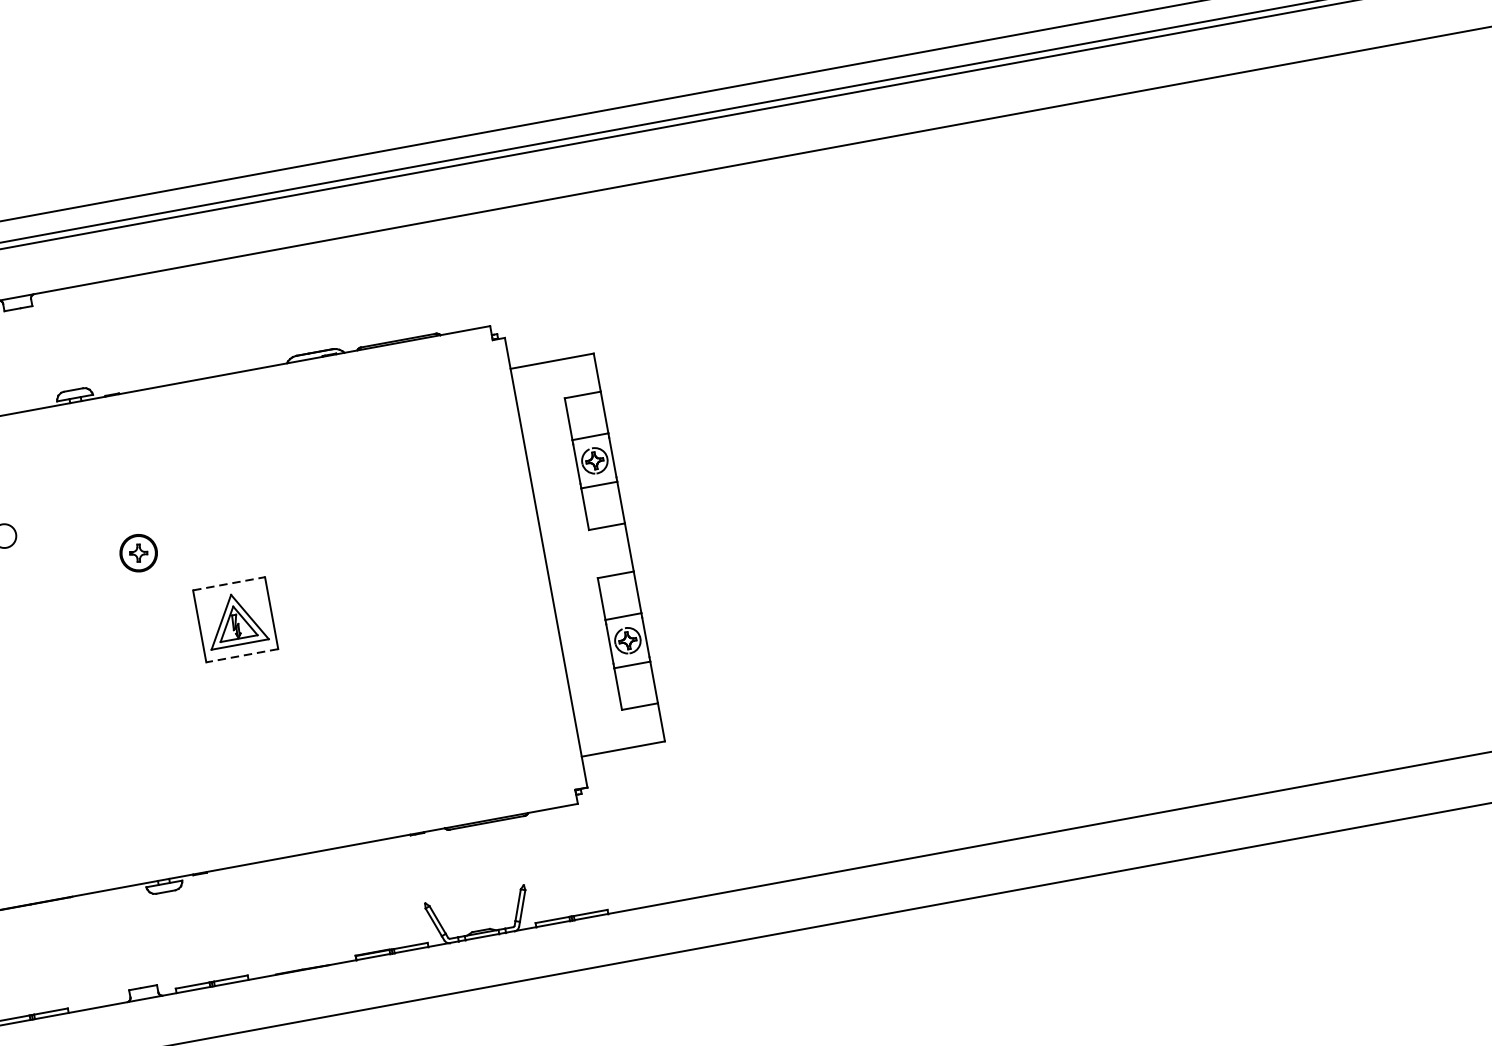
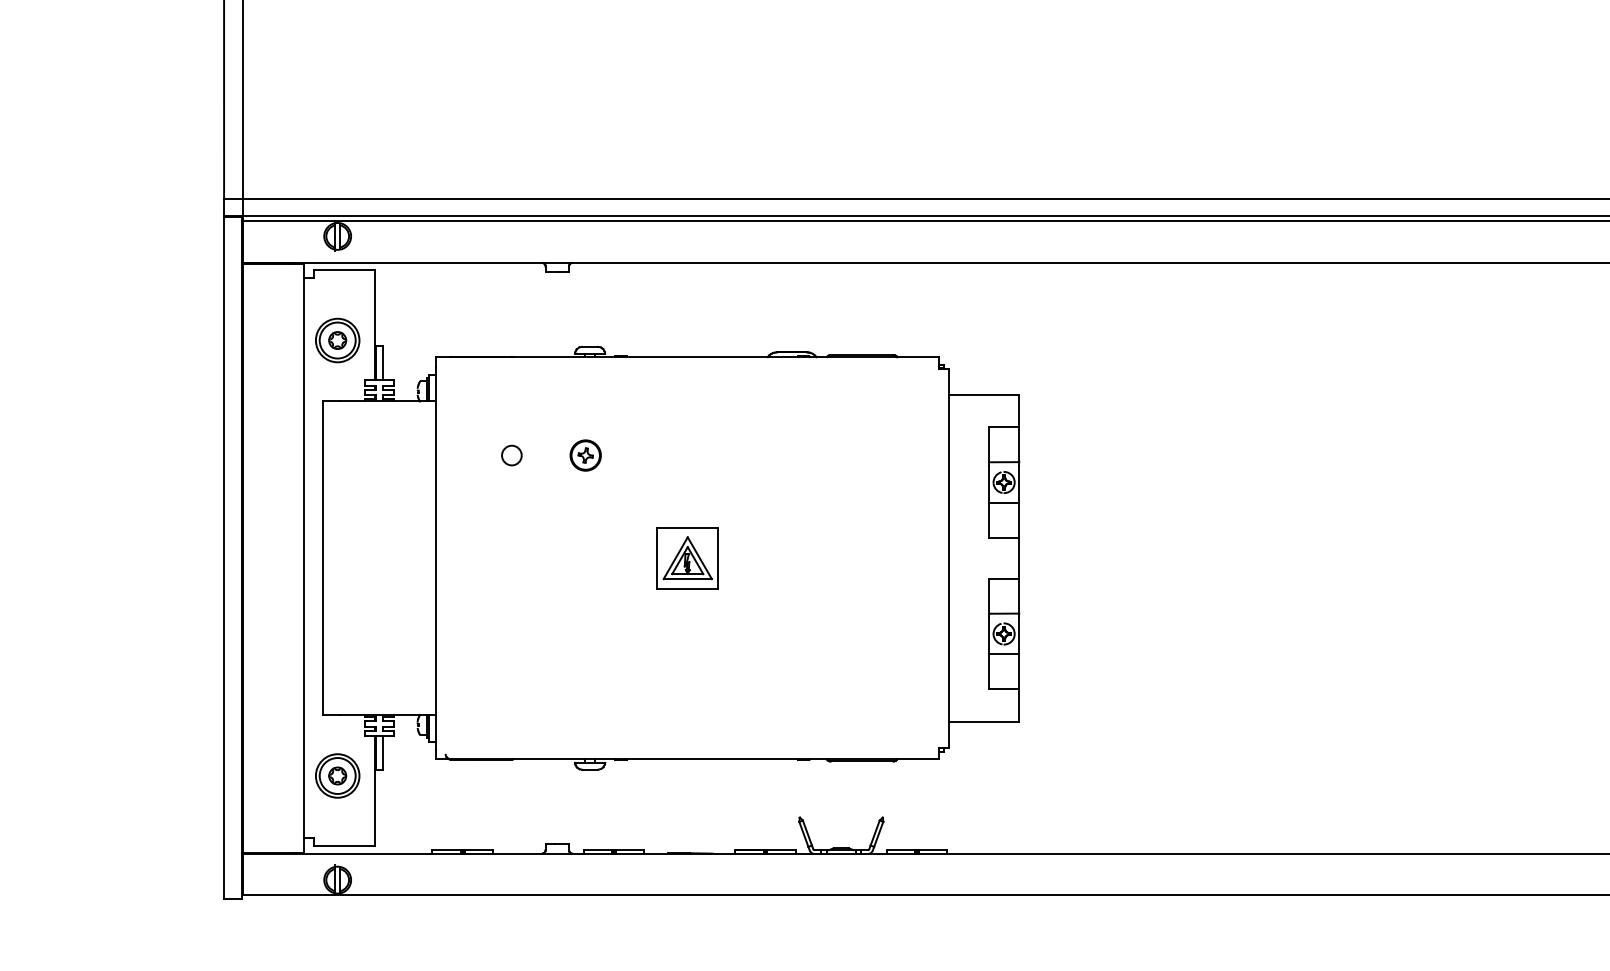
part: (138, 553) -> (585, 455), moved
line: (229, 583) -> (688, 527), dashed -> solid
line: (241, 655) -> (687, 588), dashed -> solid

